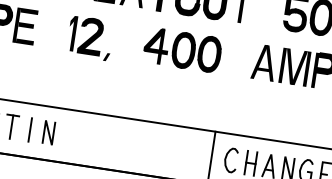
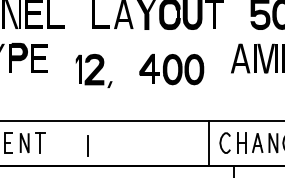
part: (89, 38) -> (93, 71), moved
part: (182, 50) -> (171, 69), moved
line: (29, 129) -> (87, 145), moved
line: (48, 133) -> (71, 143), removed

